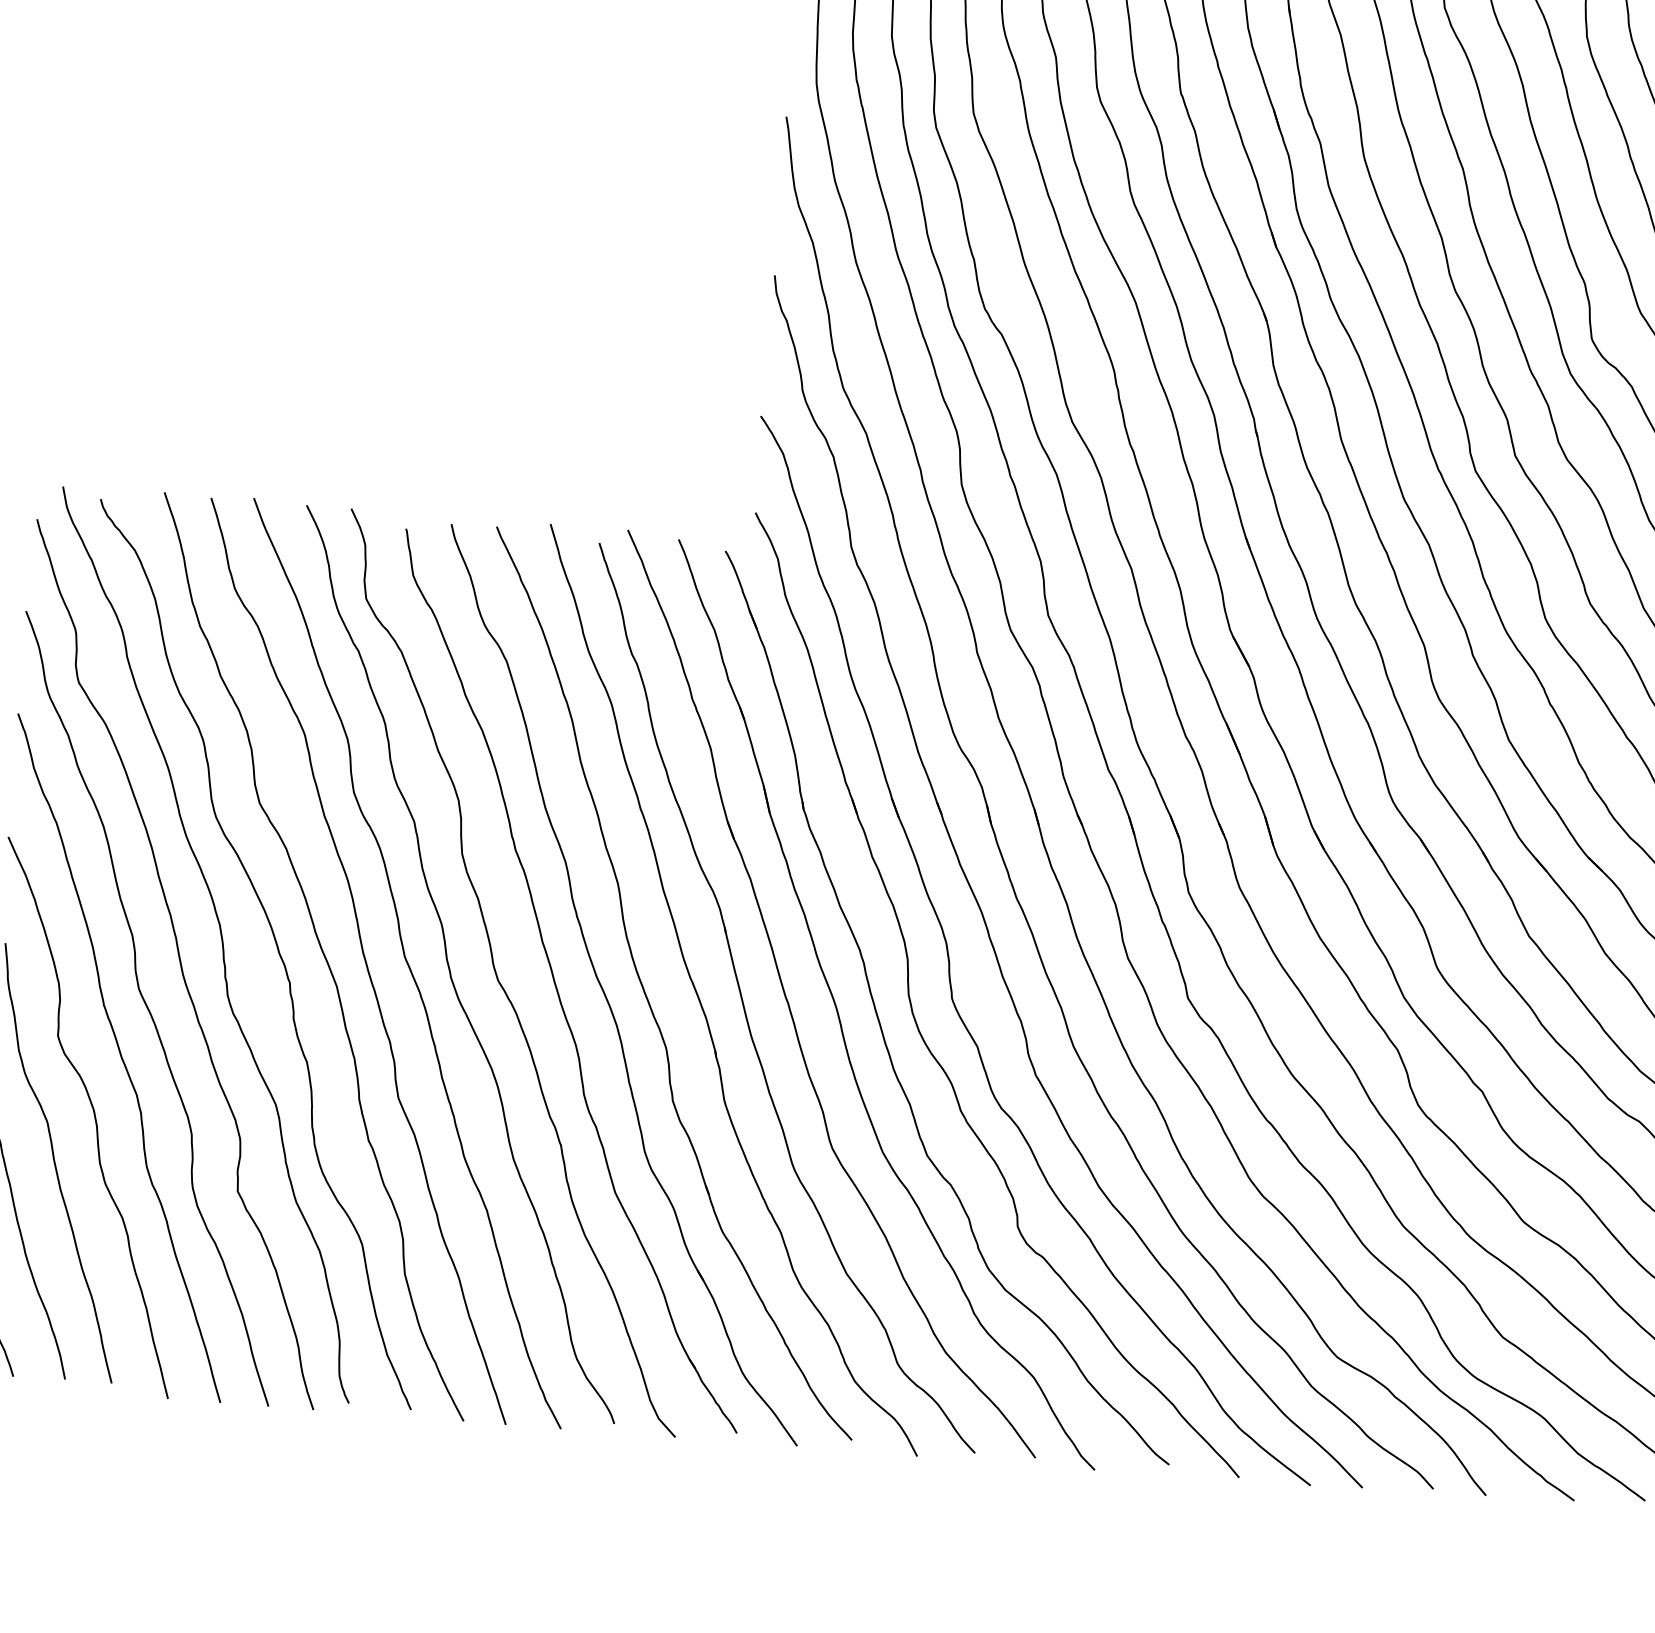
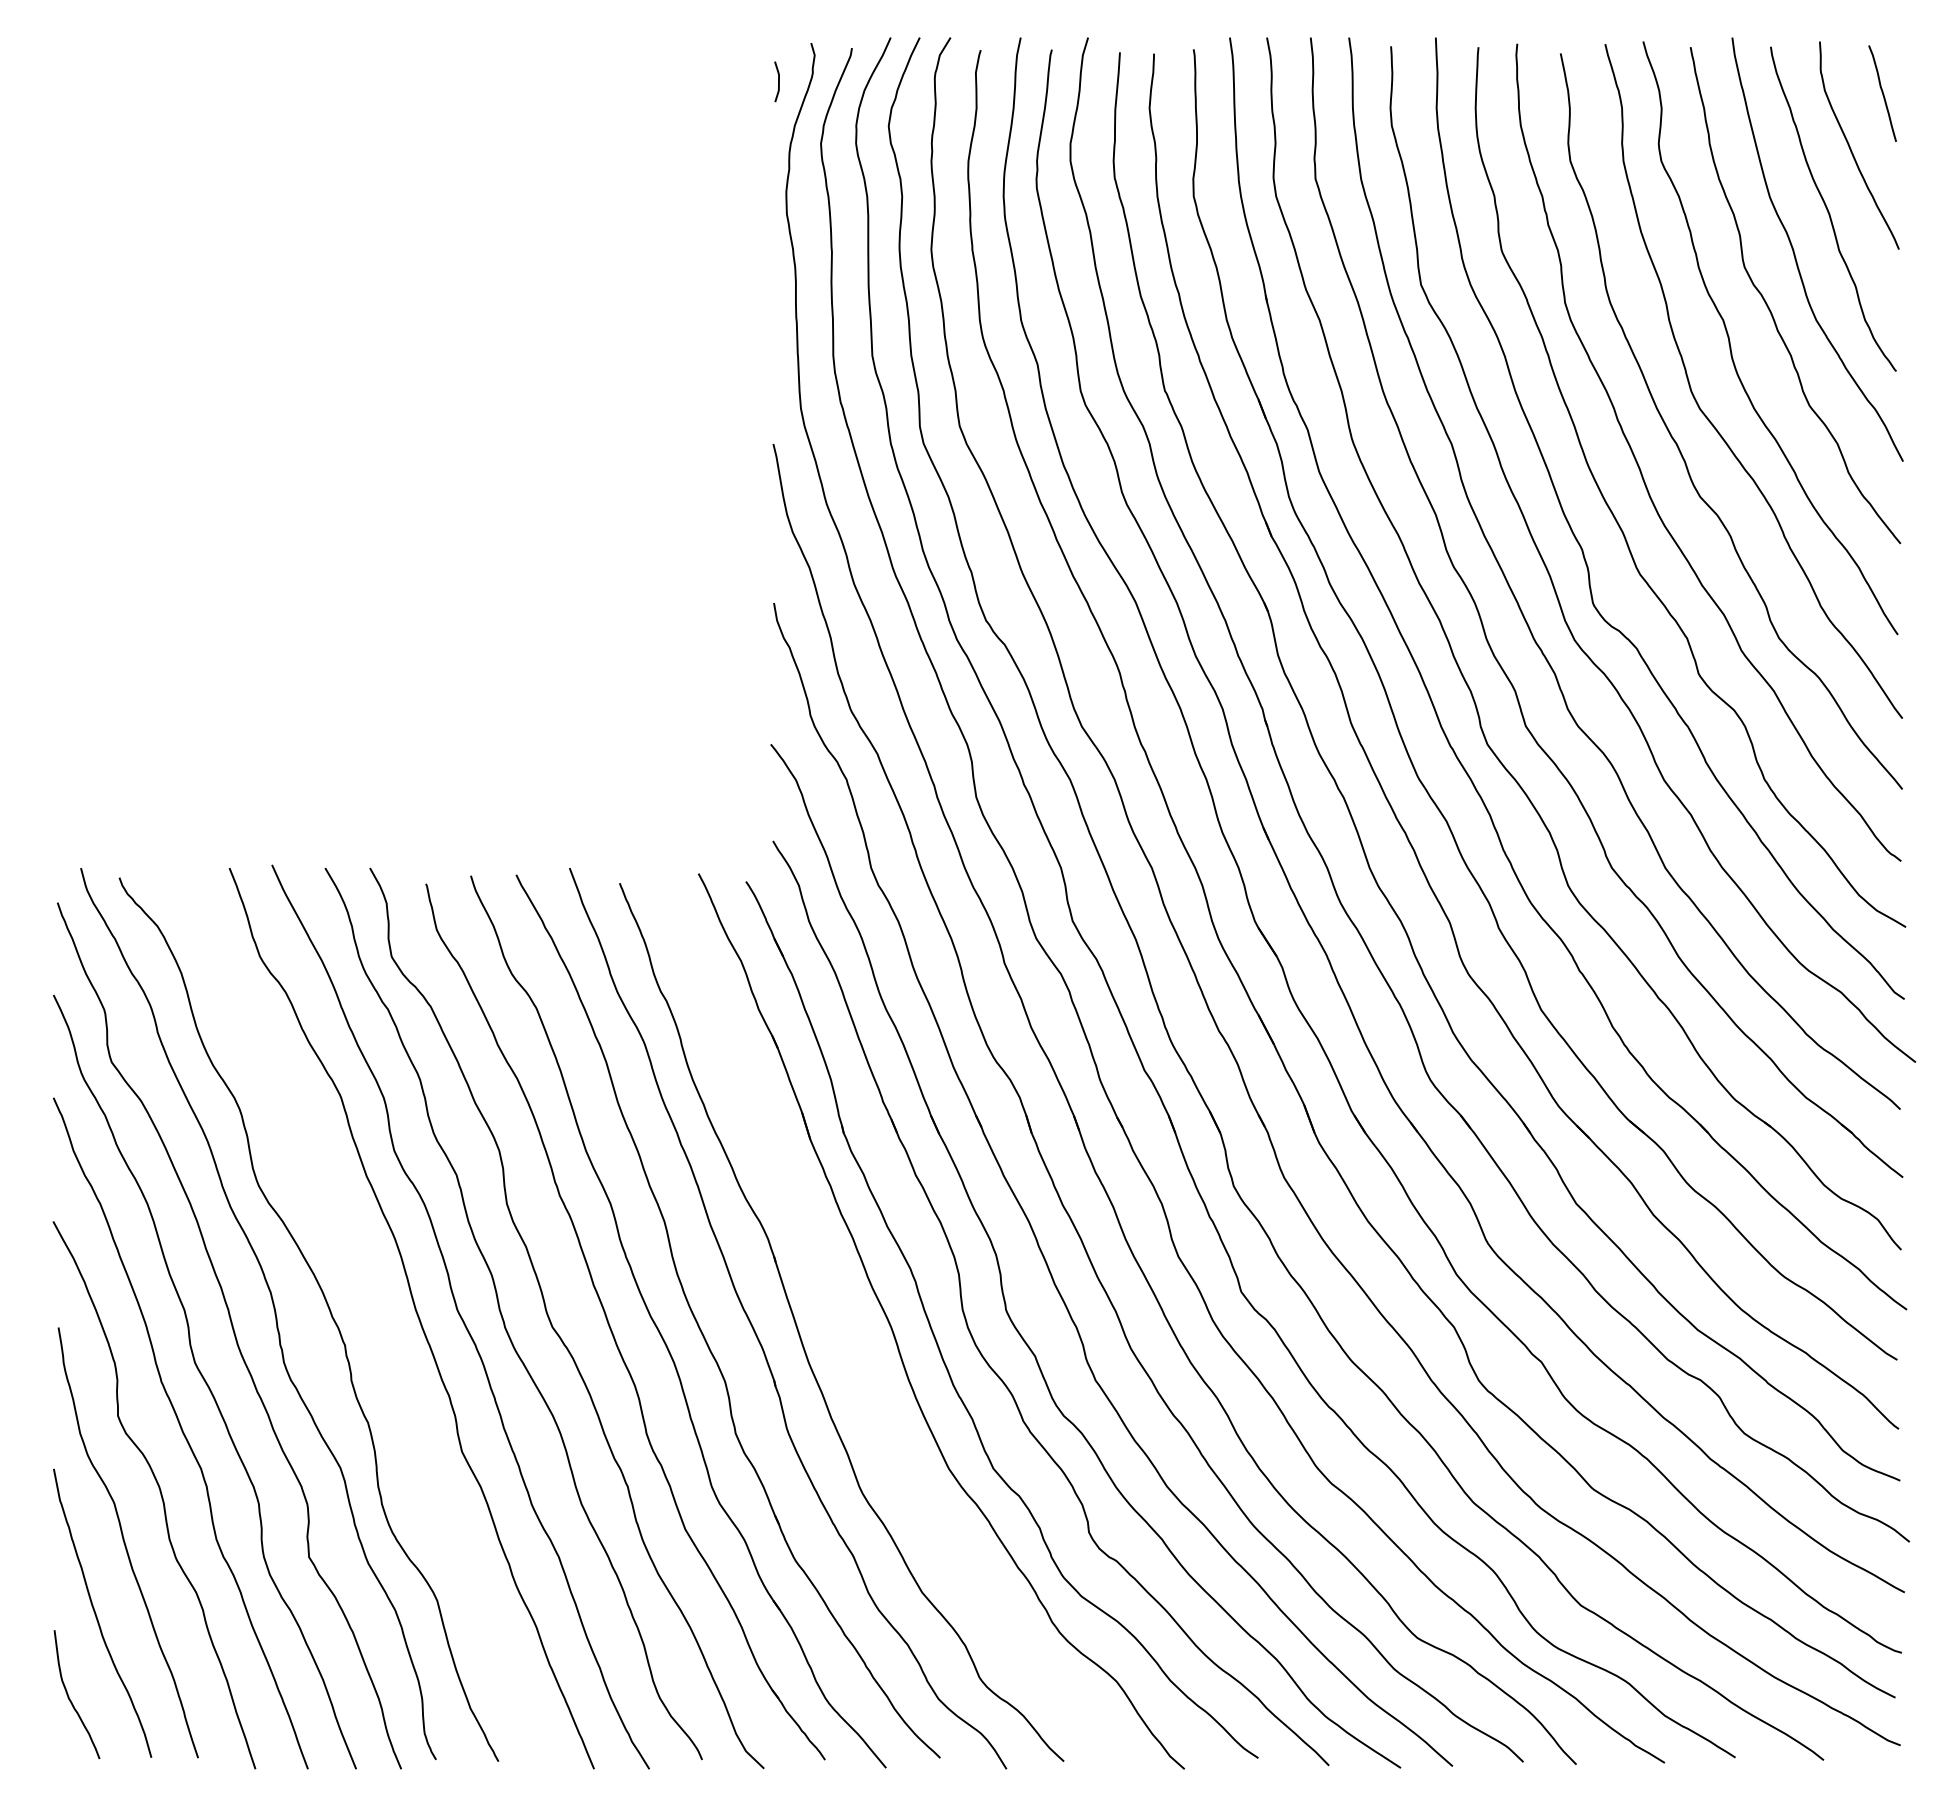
curve: (321, 952) -> (374, 1312), removed
part: (789, 1003) -> (844, 1327), removed

